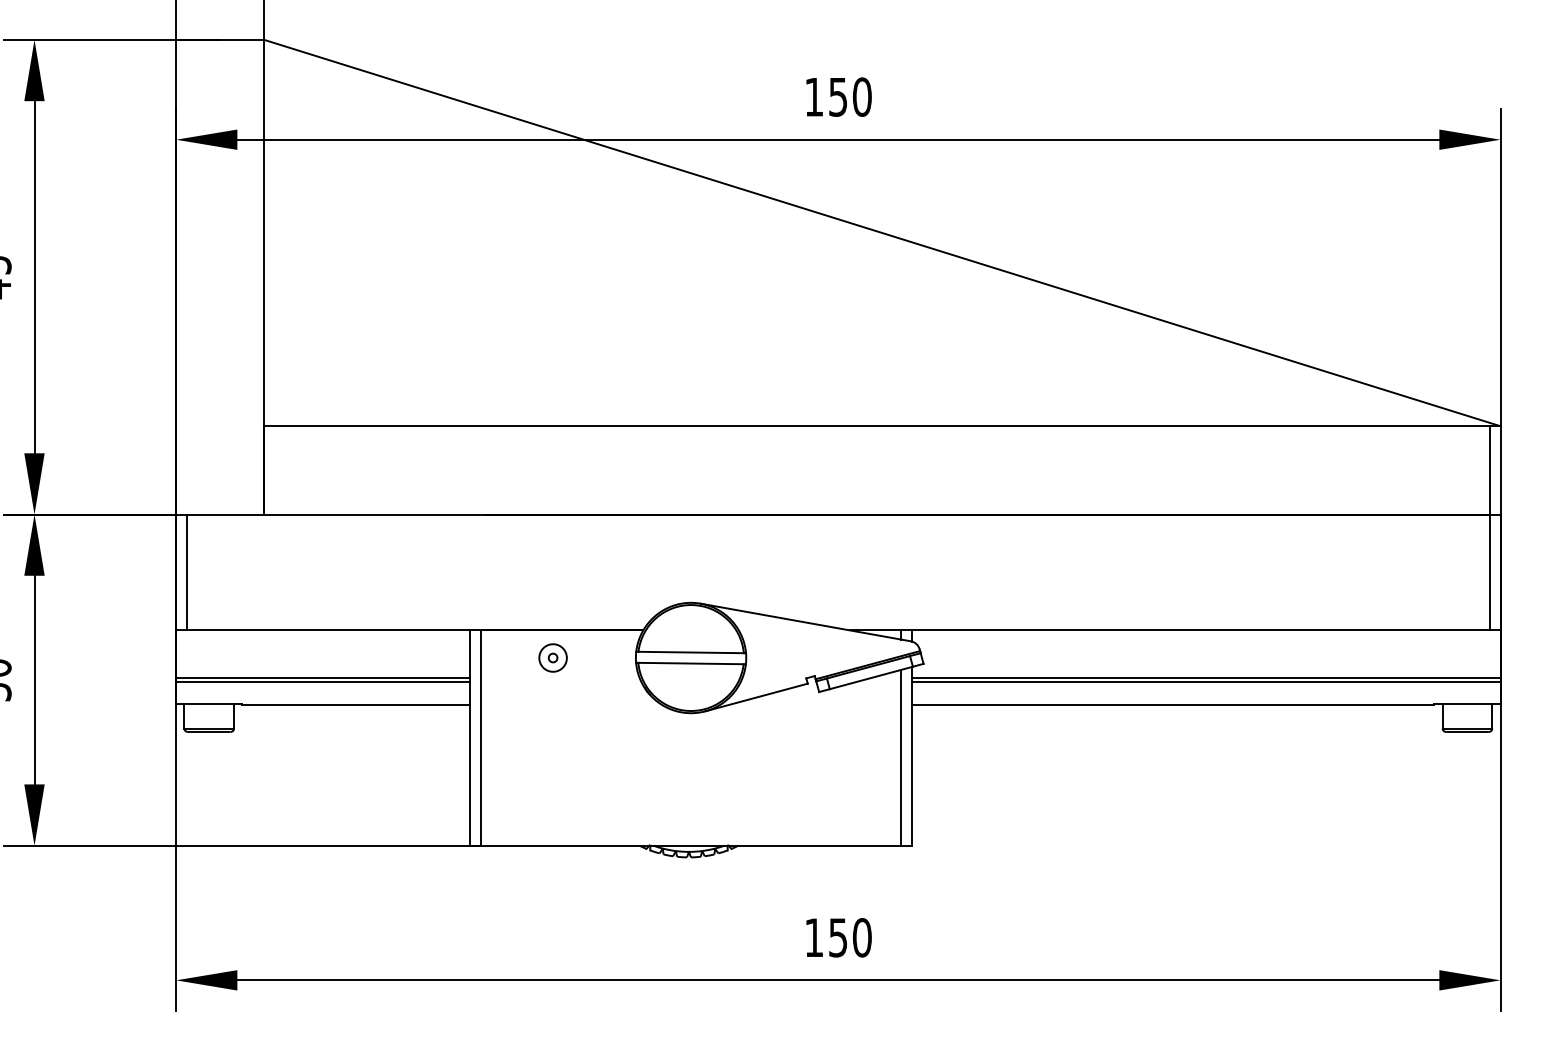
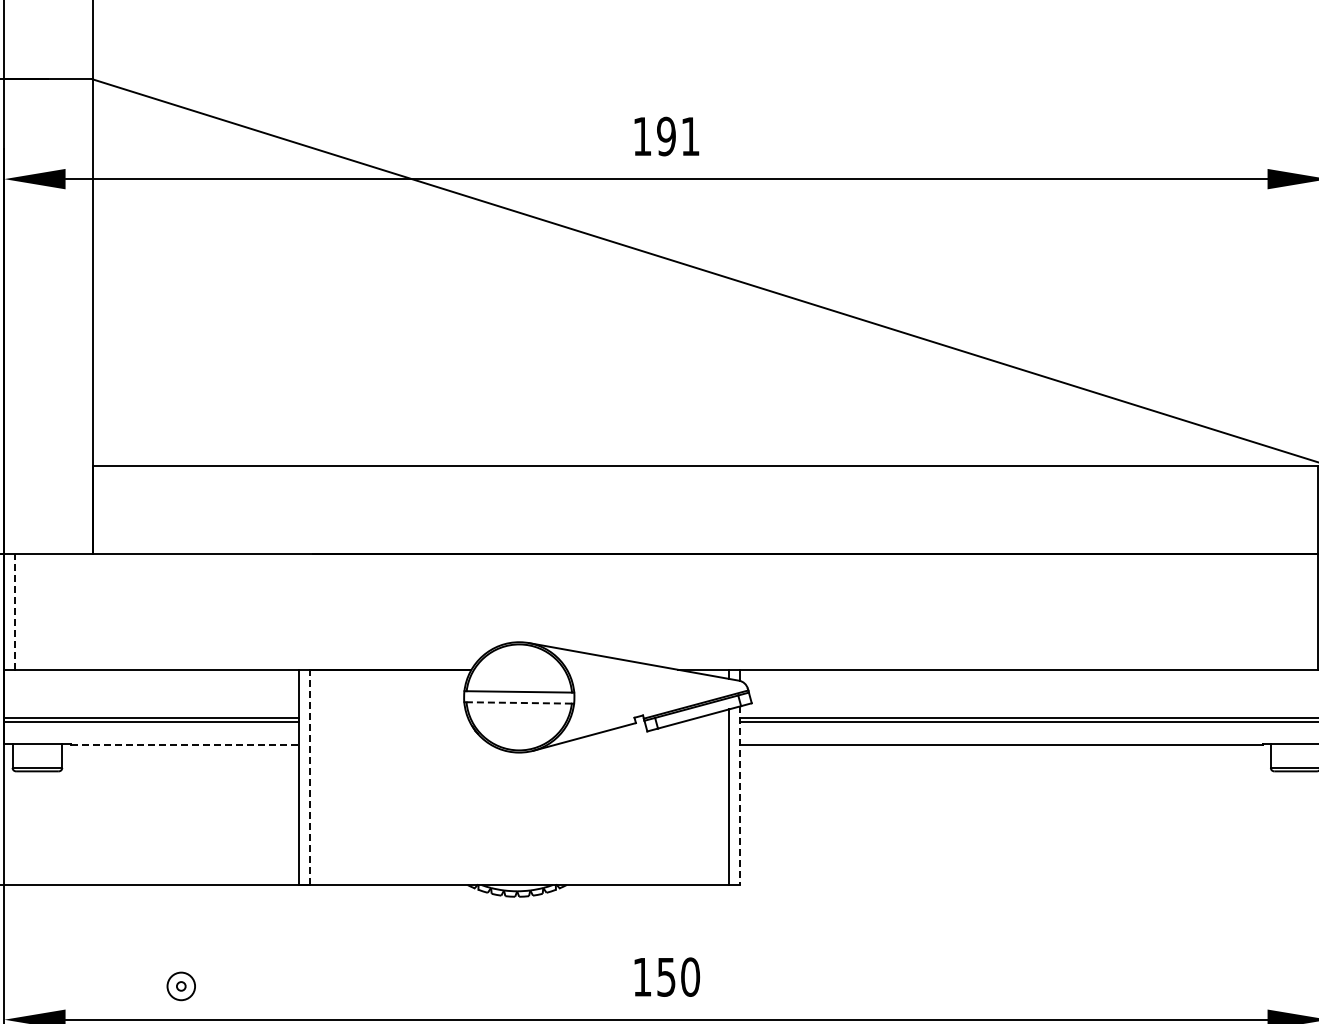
text: (849, 96) -> (677, 135), 150 -> 191
line: (187, 572) -> (15, 611), solid -> dashed
part: (552, 657) -> (180, 985), moved
line: (691, 663) -> (519, 702), solid -> dashed
line: (356, 705) -> (184, 744), solid -> dashed
line: (481, 738) -> (309, 777), solid -> dashed
line: (911, 756) -> (739, 795), solid -> dashed

